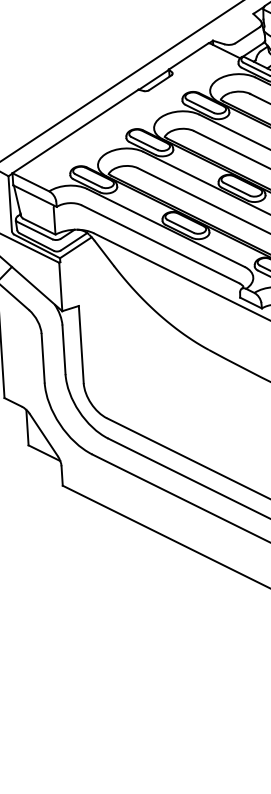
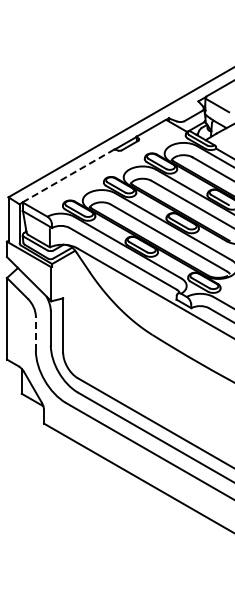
line: (75, 130) -> (68, 175), solid -> dashed
line: (42, 356) -> (35, 332), solid -> dashed

